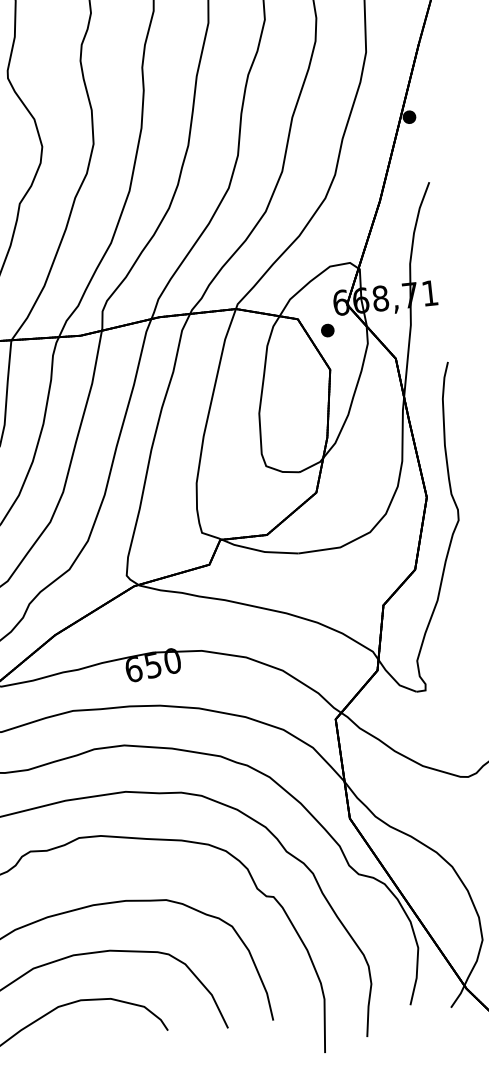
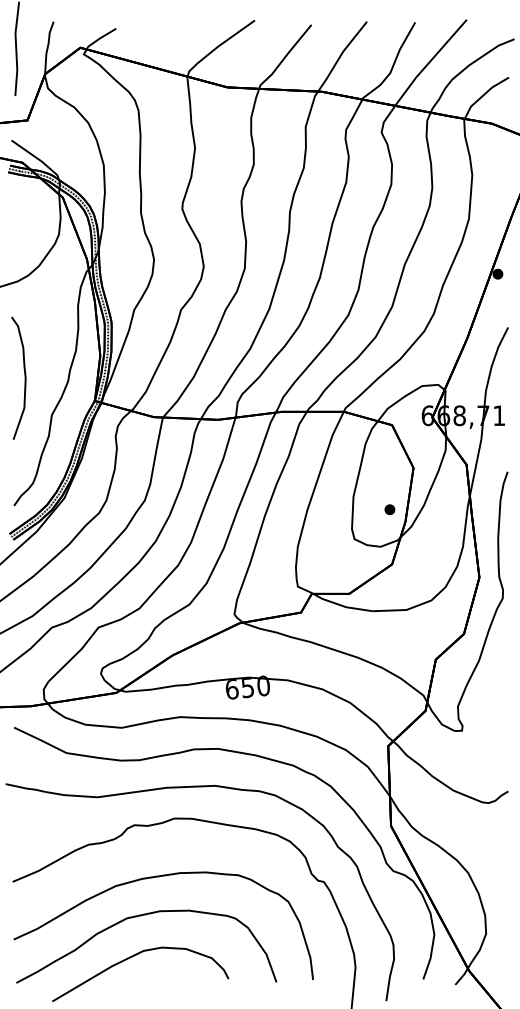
part: (327, 330) -> (389, 509), moved

